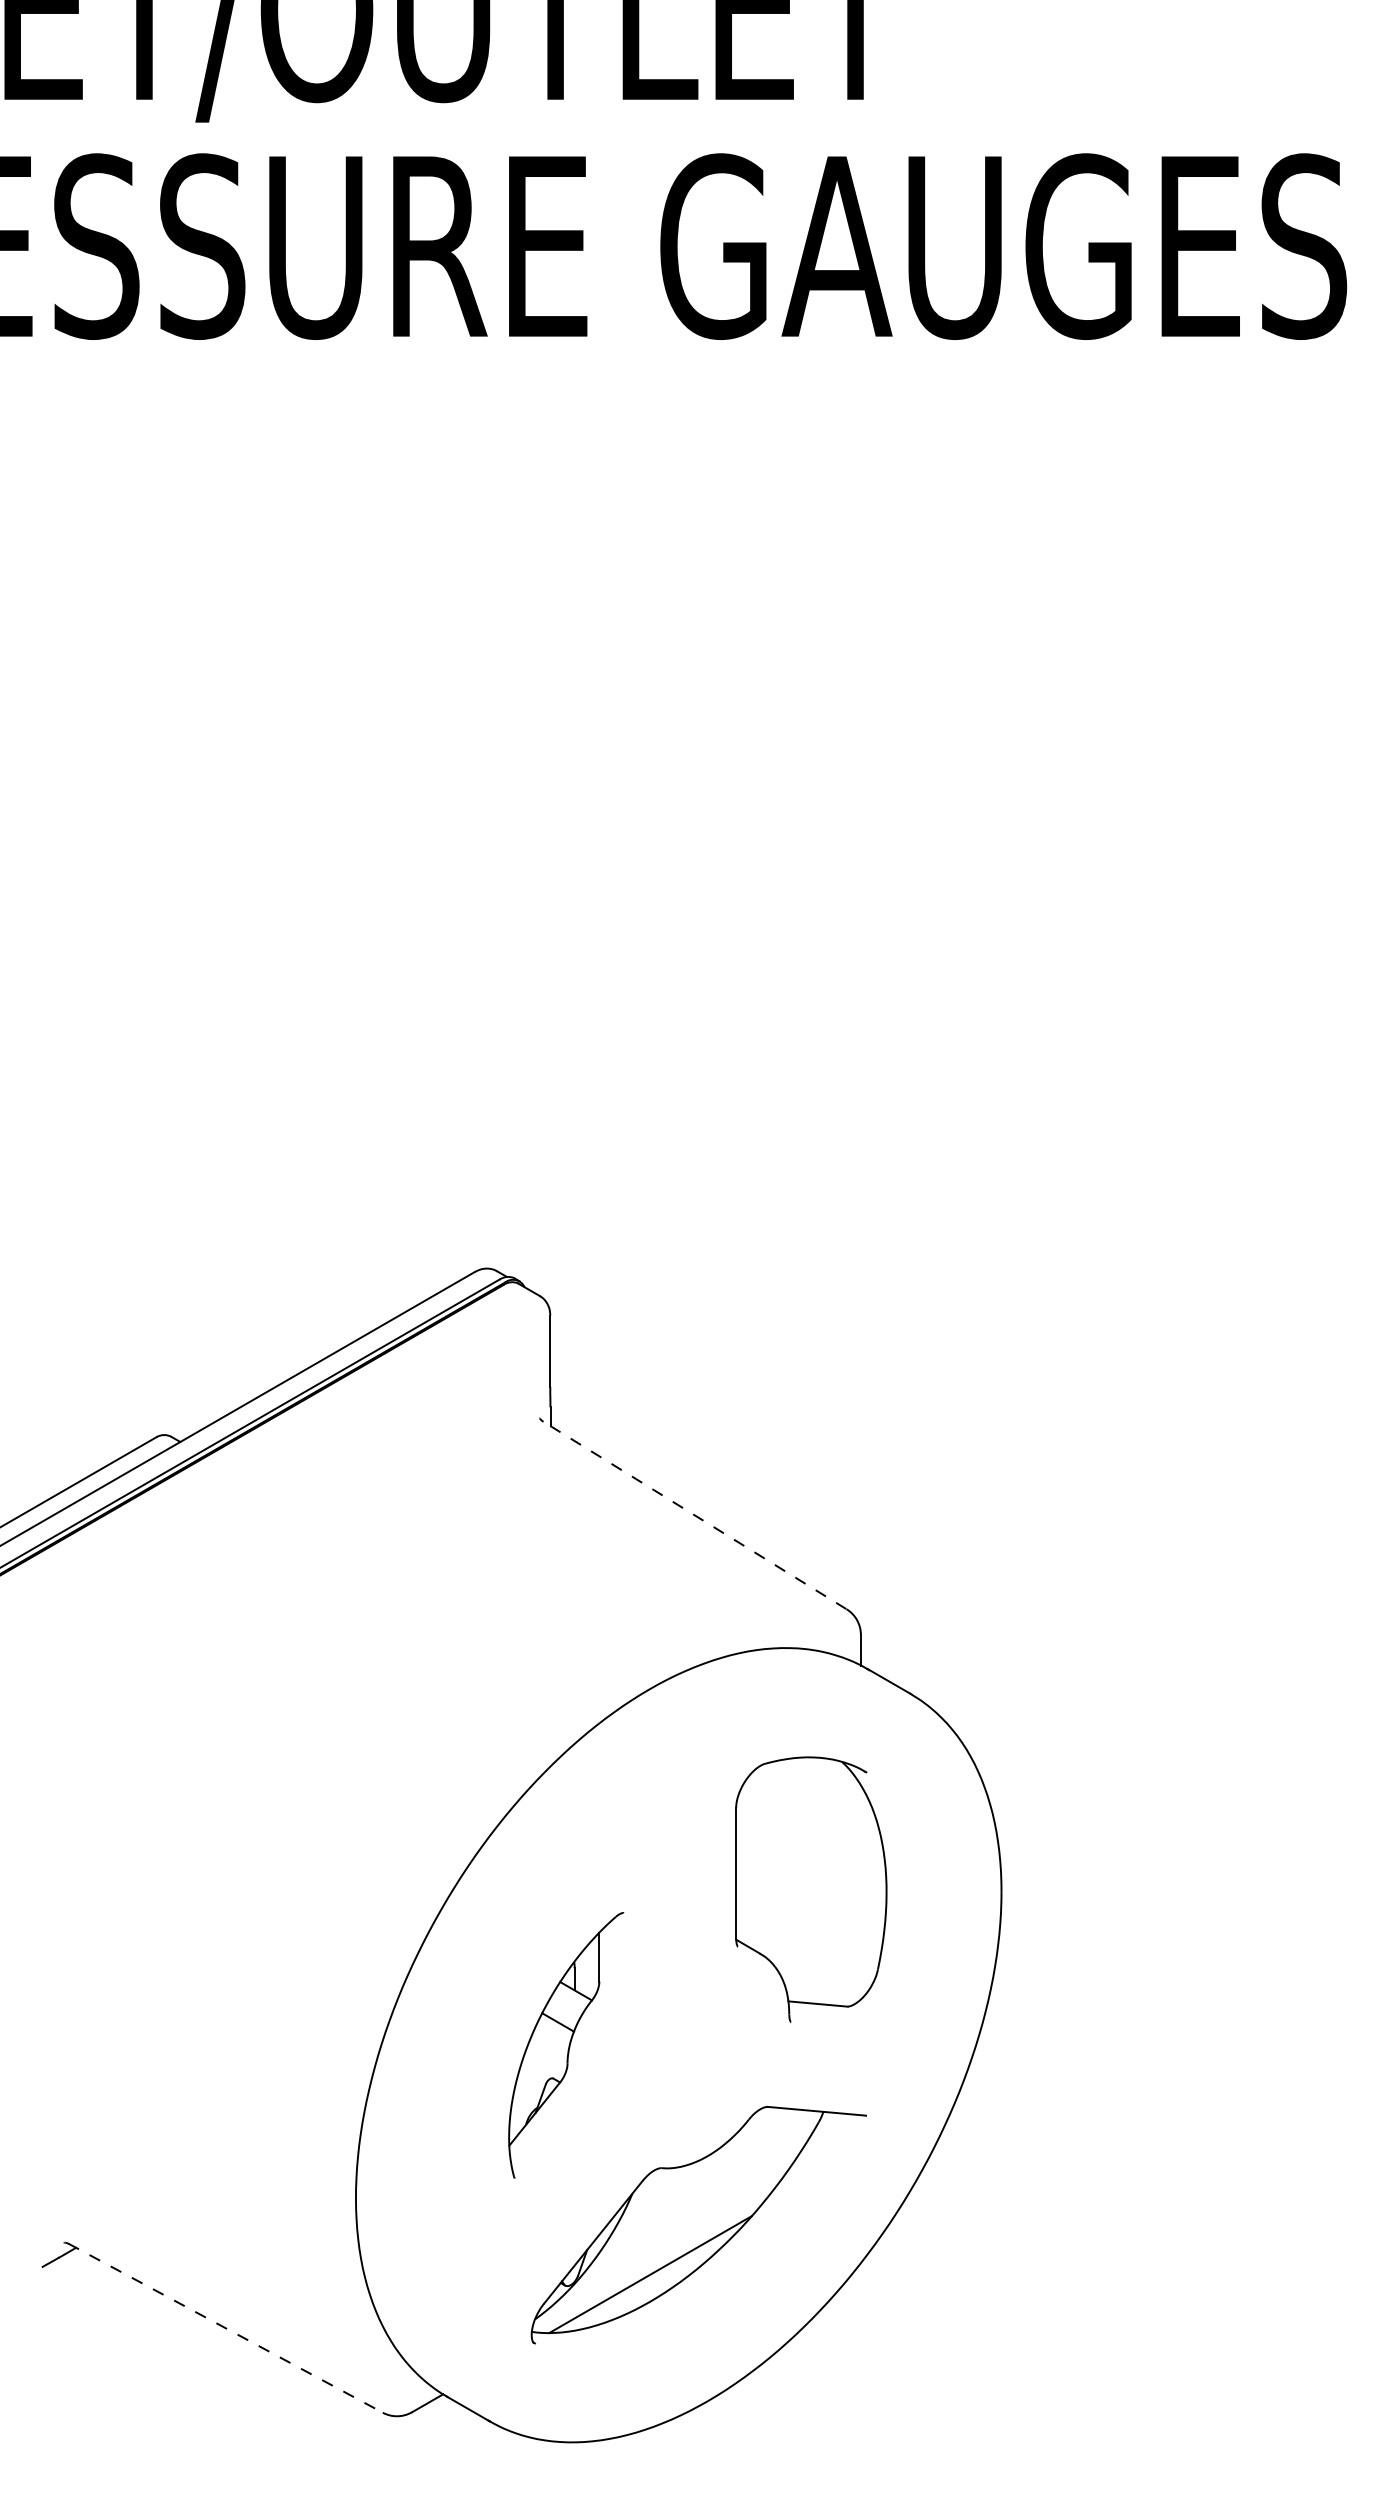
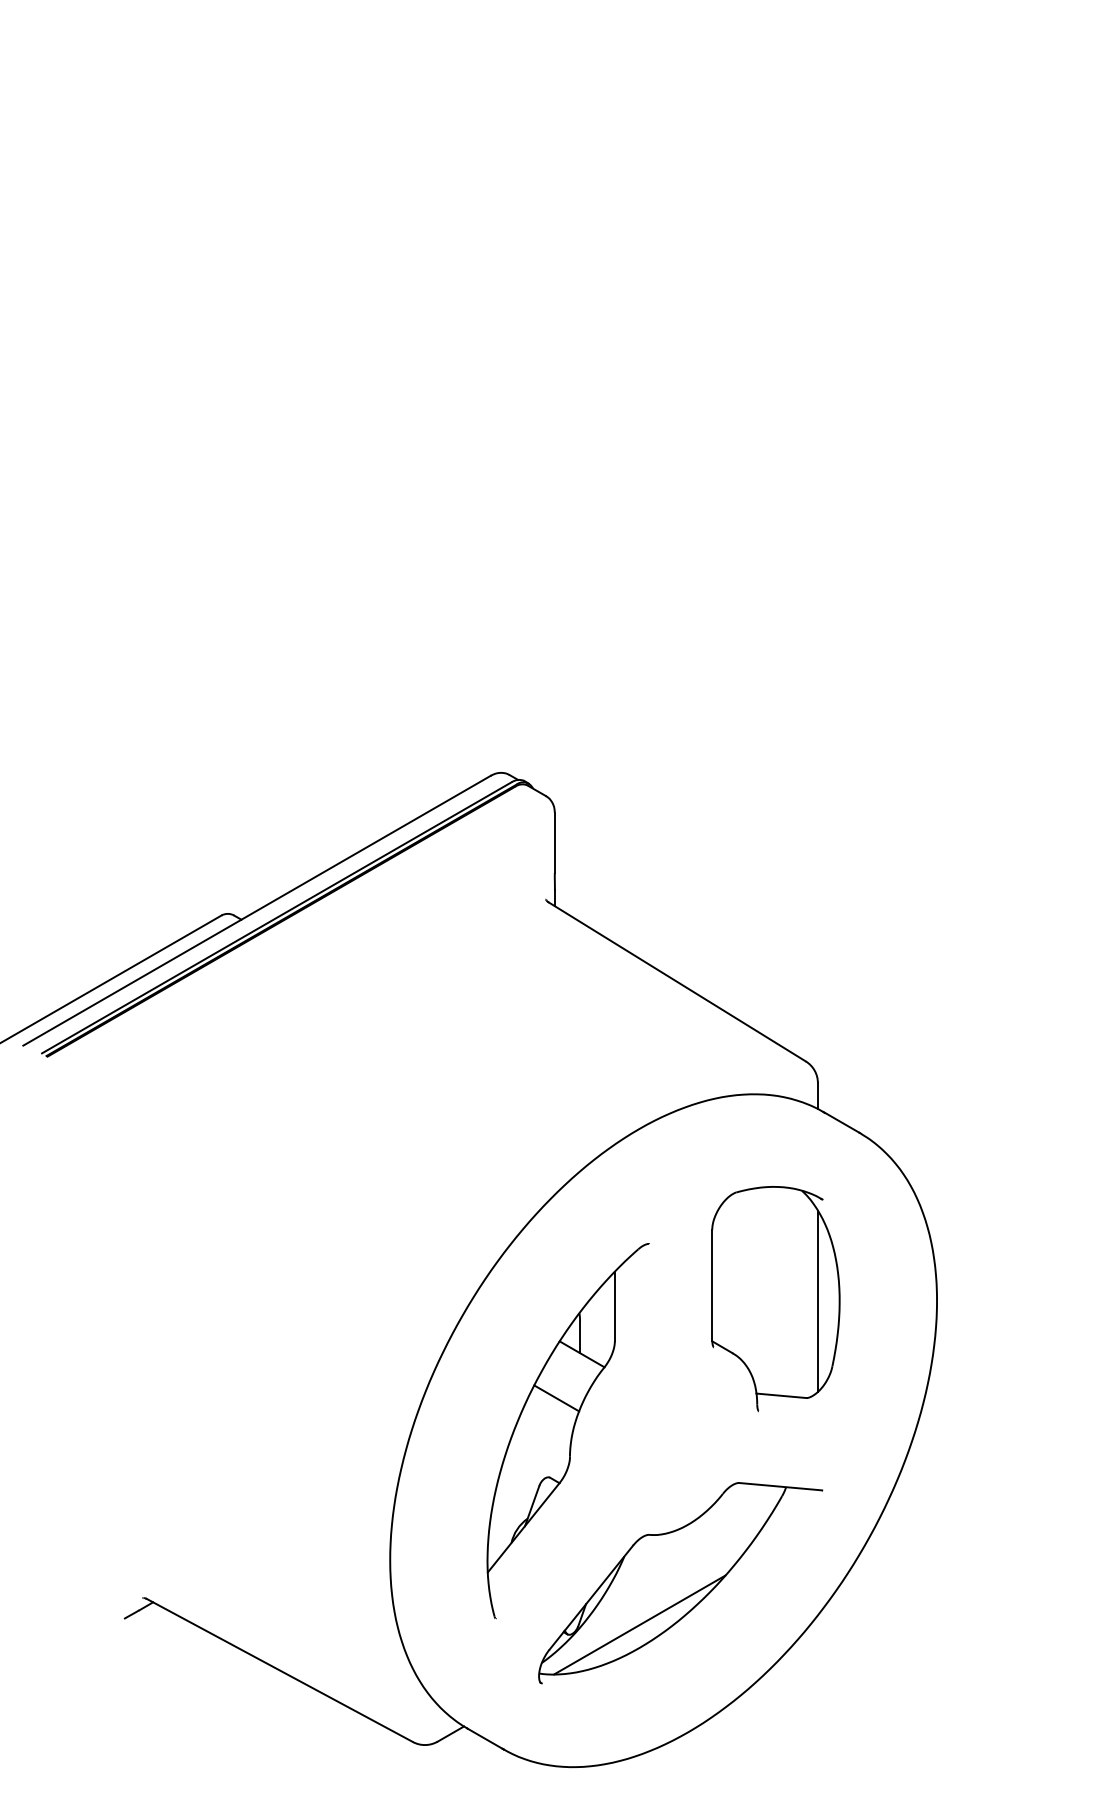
line: (694, 1515) -> (676, 982), dashed -> solid
line: (860, 1892) -> (817, 1301), added
part: (566, 2045) -> (568, 1430), size x1.67
line: (225, 2328) -> (279, 1670), dashed -> solid

